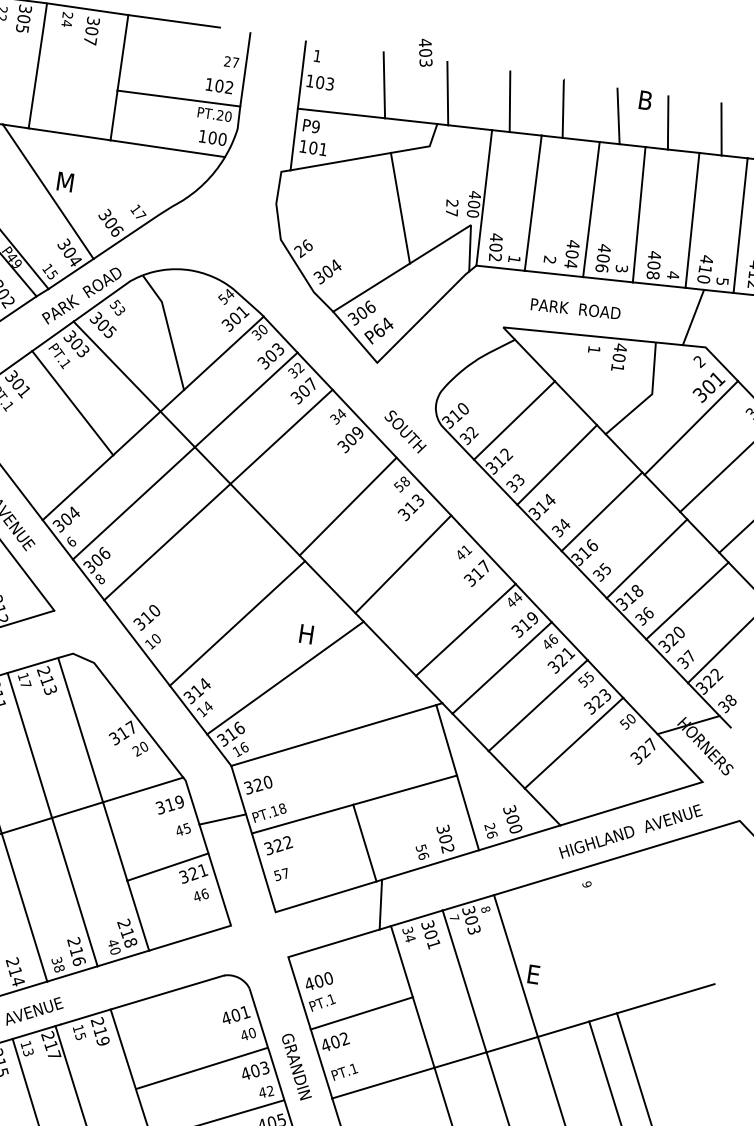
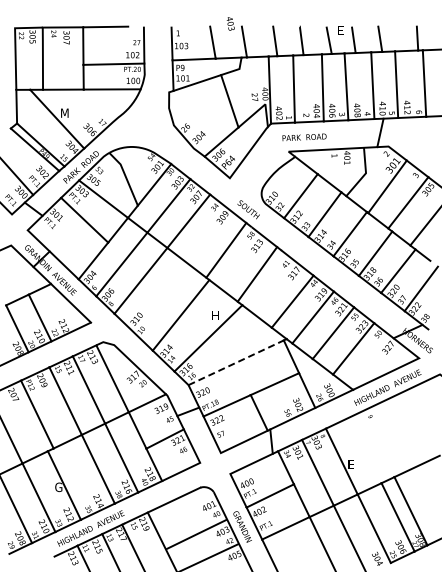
text: (646, 99) -> (341, 30), B -> E
text: (575, 307) -> (304, 136), moved
line: (334, 735) -> (236, 362), solid -> dashed

